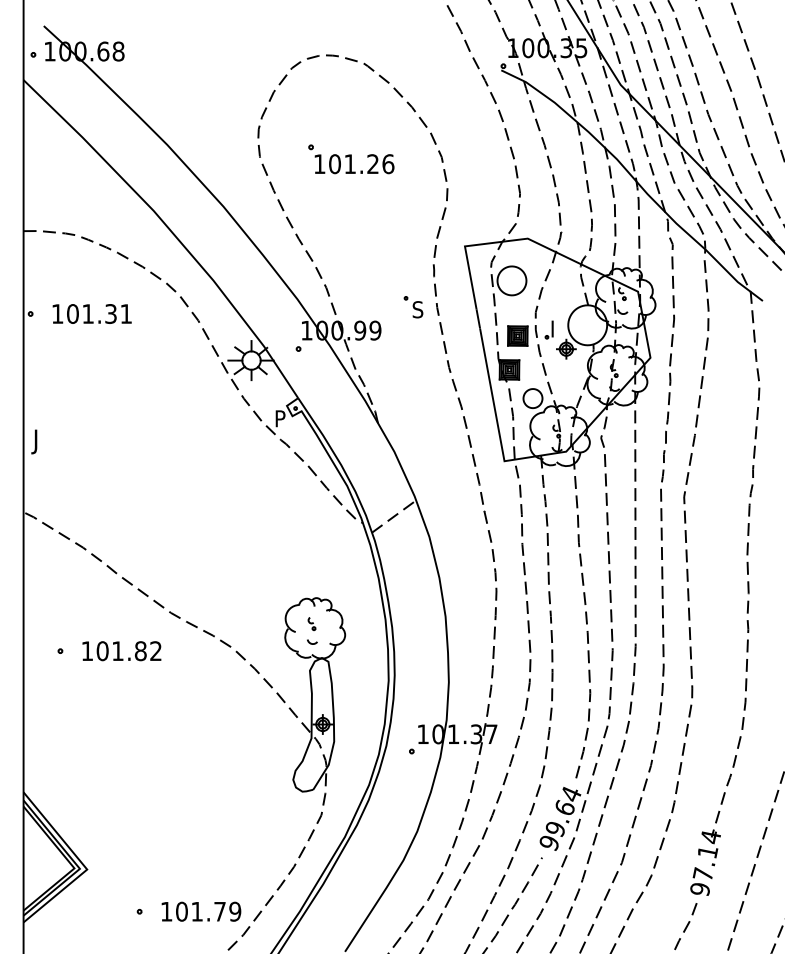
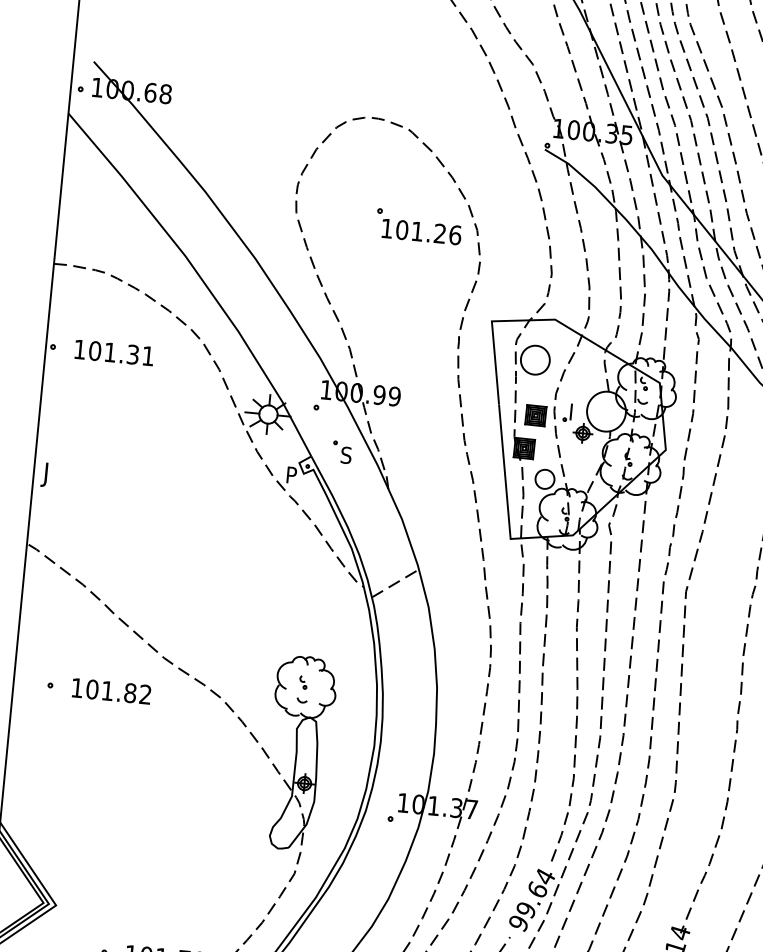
part: (351, 159) -> (419, 227), moved
part: (413, 307) -> (342, 452), moved

